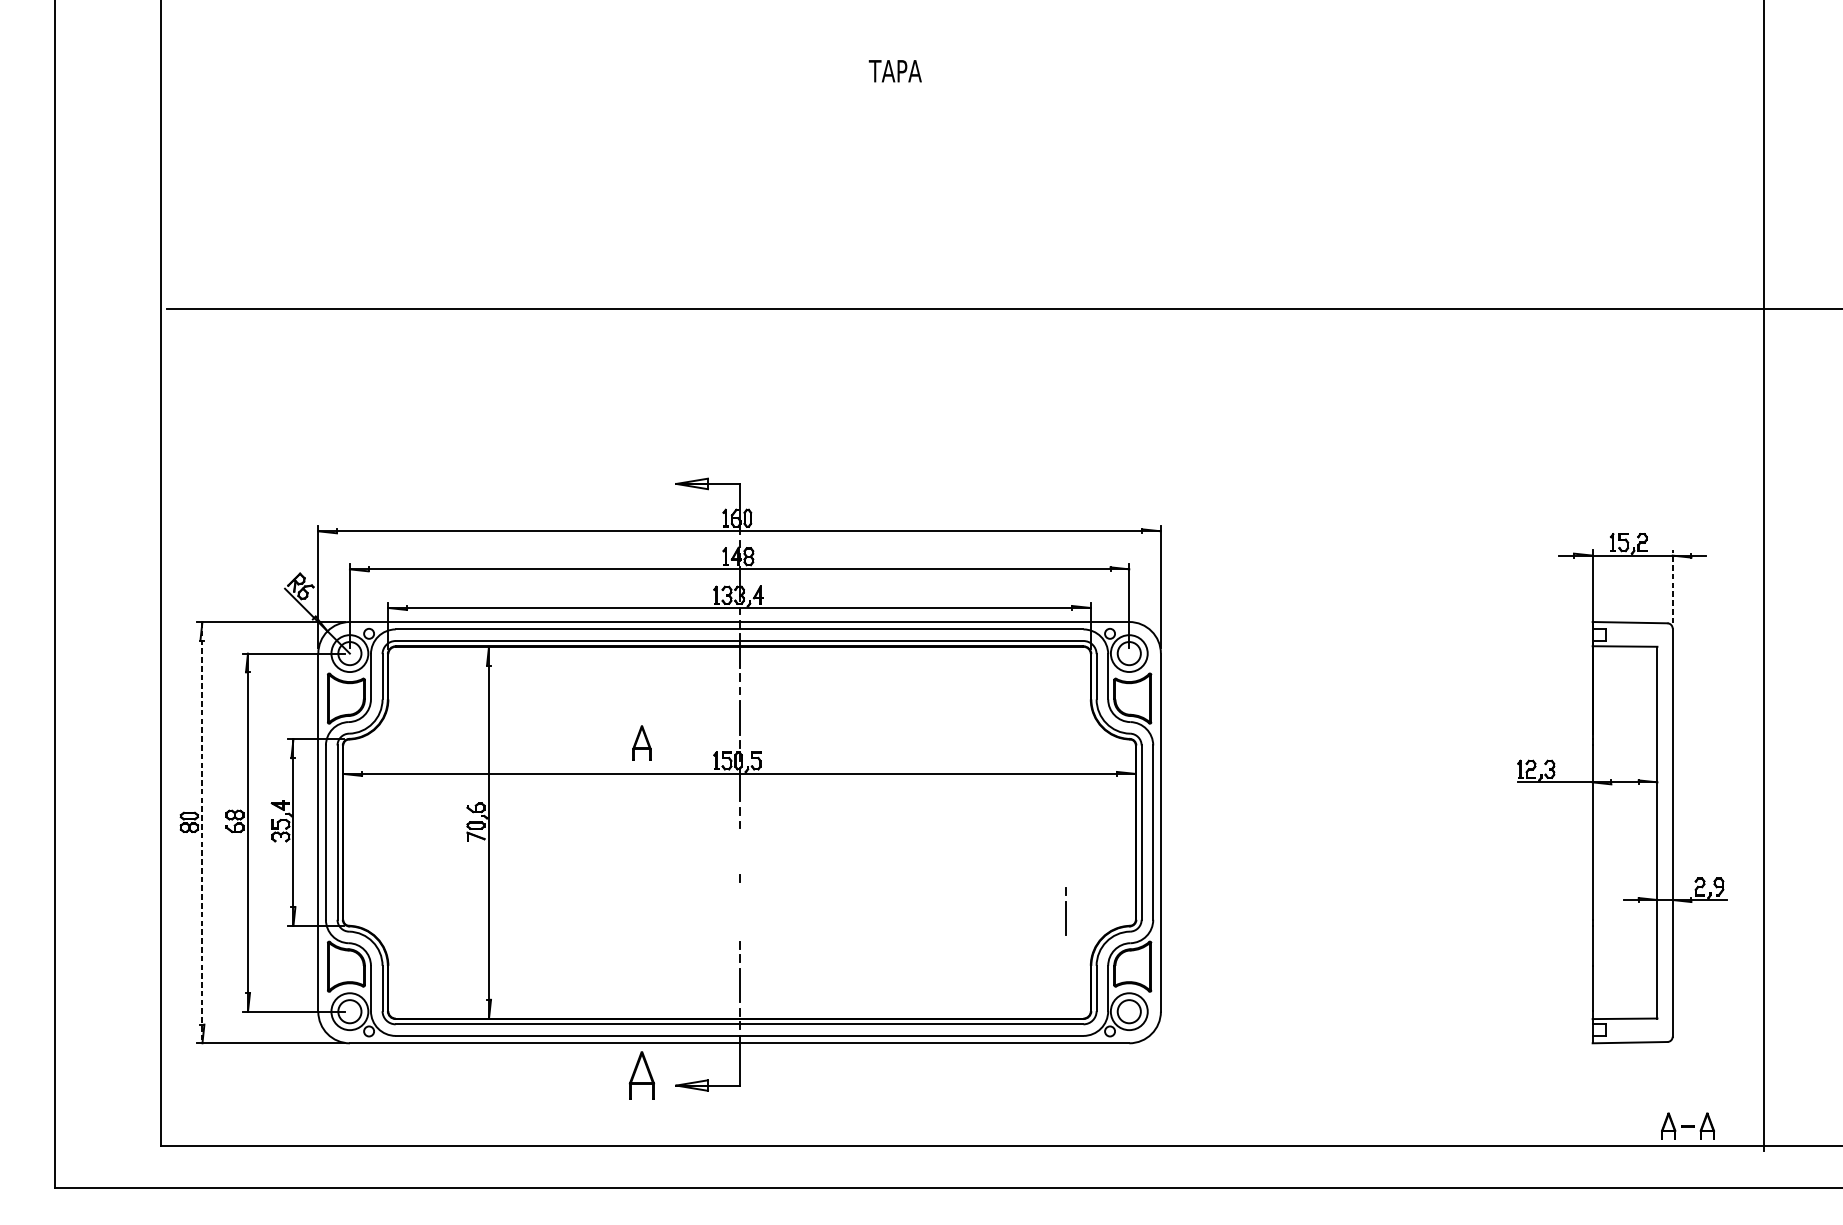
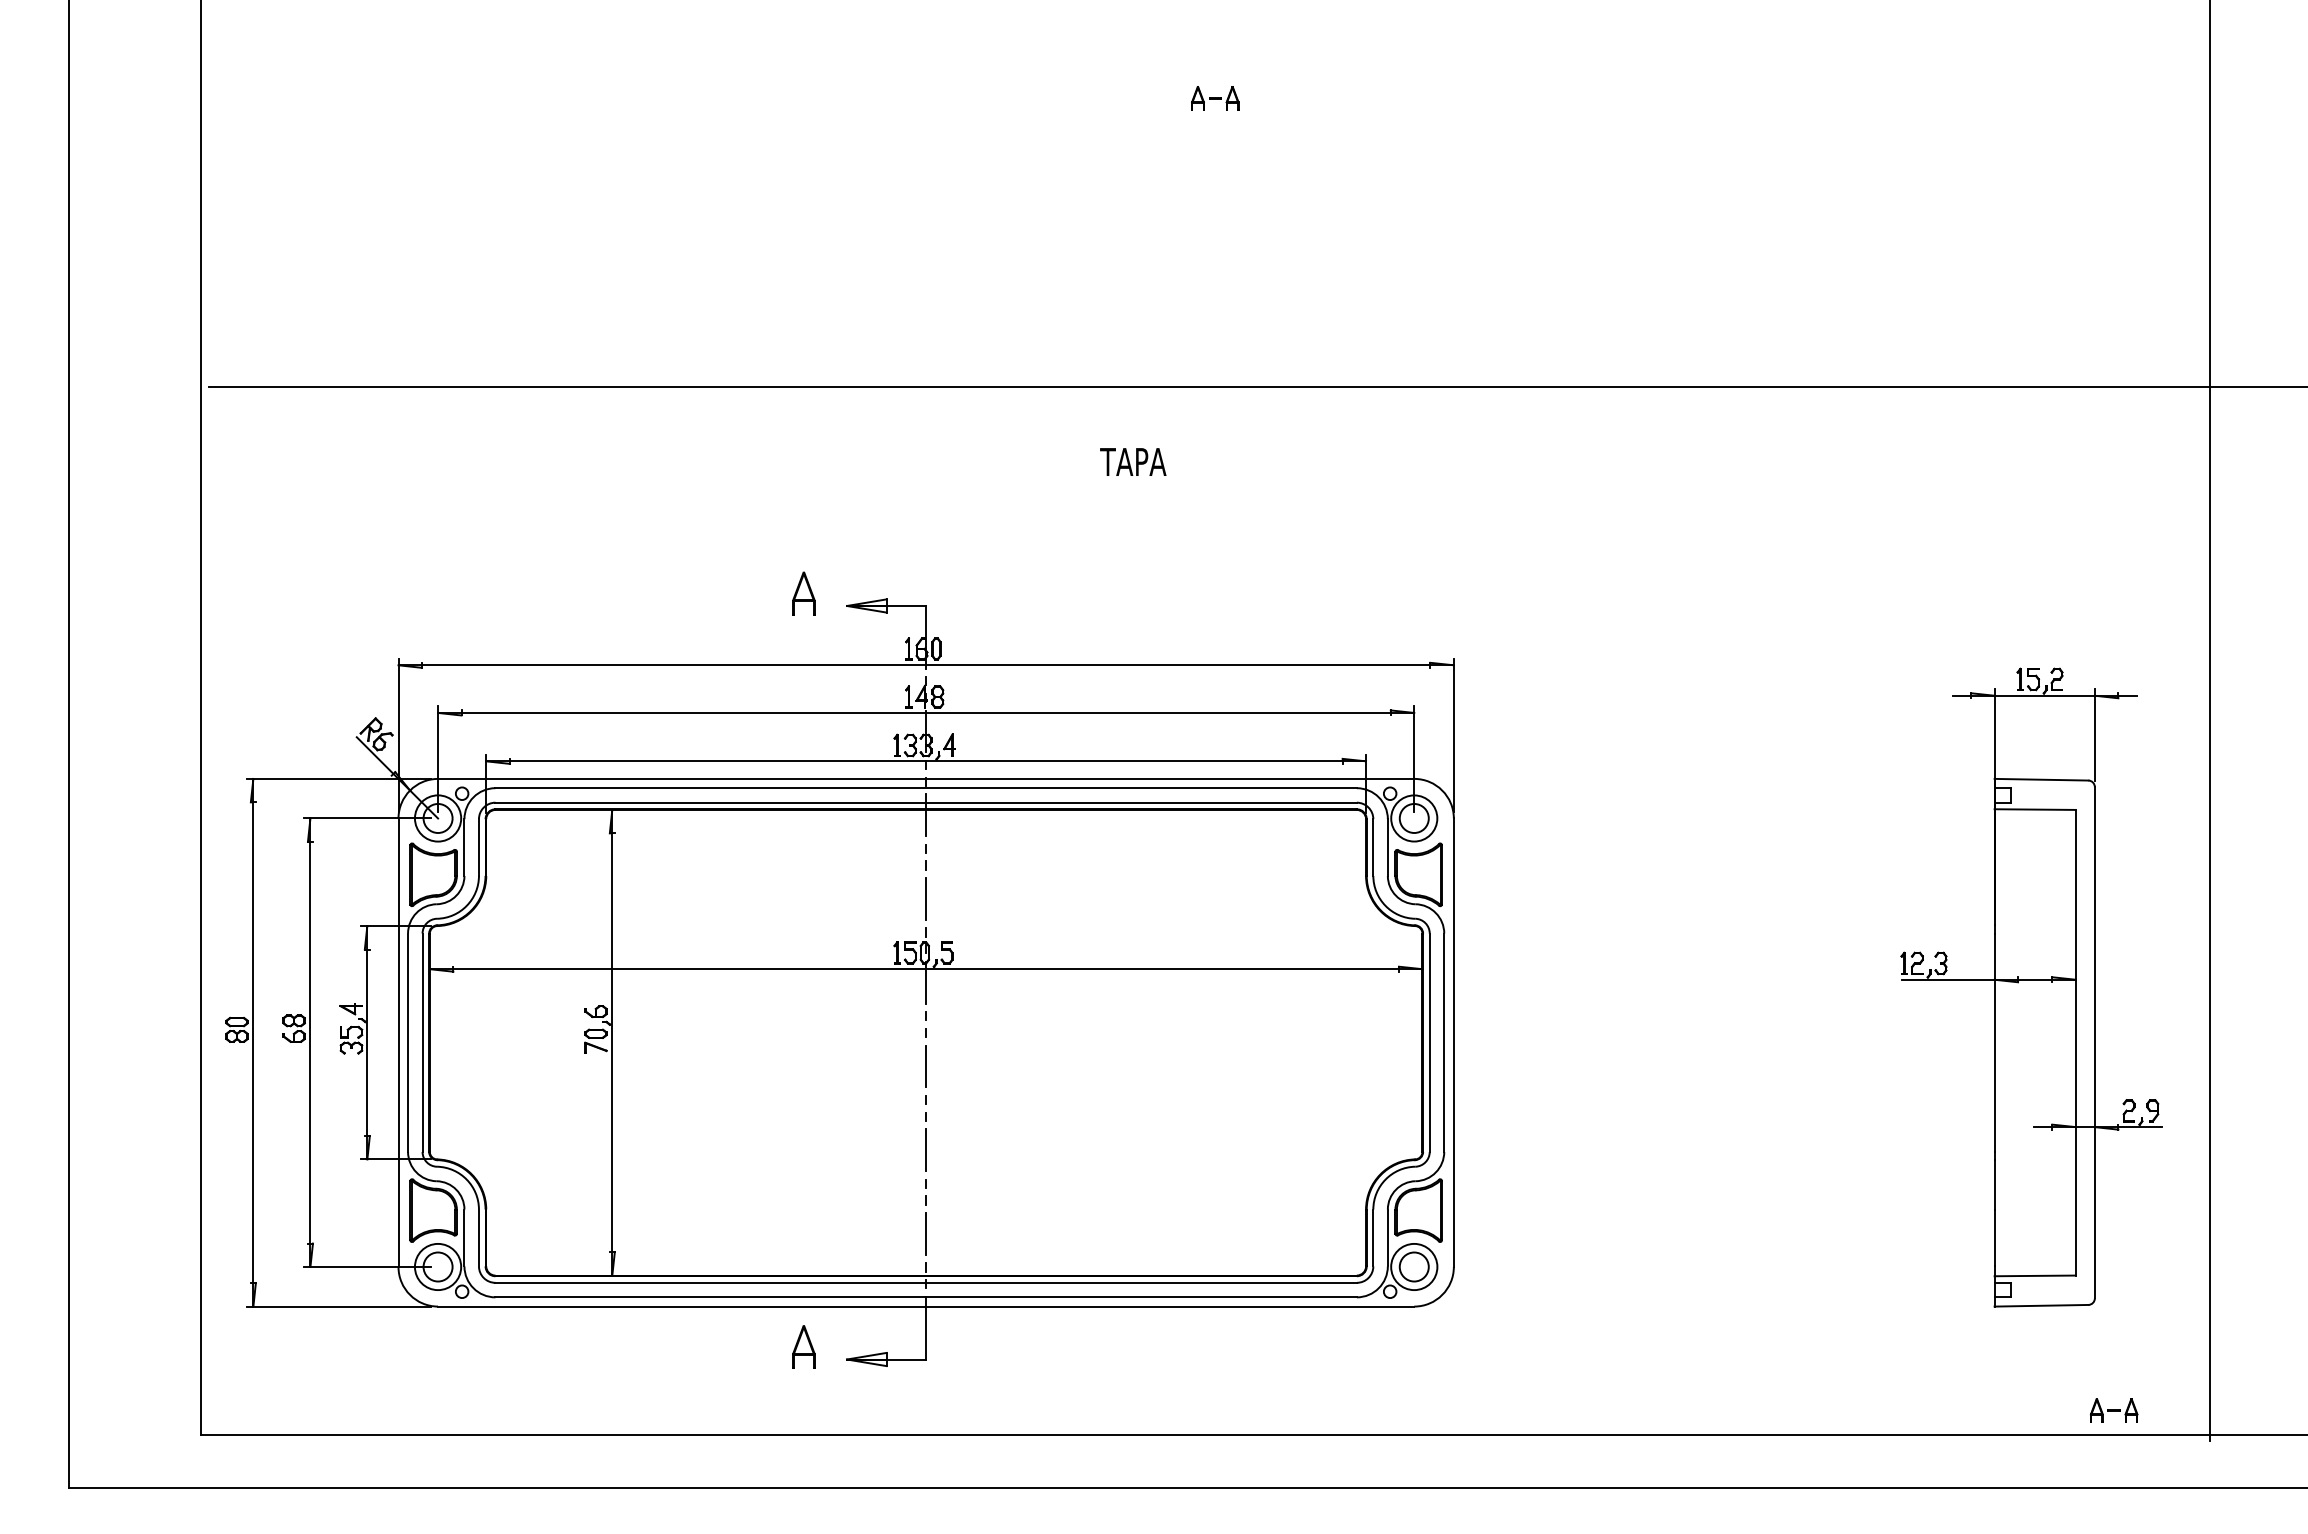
text: (895, 70) -> (1133, 461), moved
part: (970, 78) -> (1215, 98), added
line: (1672, 586) -> (2094, 734), dashed -> solid
part: (641, 743) -> (803, 593), moved
line: (202, 832) -> (253, 1042), dashed -> solid
line: (739, 851) -> (926, 1066), added
line: (1065, 911) -> (925, 1141), moved
part: (641, 1075) -> (803, 1346), size x0.71
part: (1688, 1126) -> (2114, 1410), size x0.71

